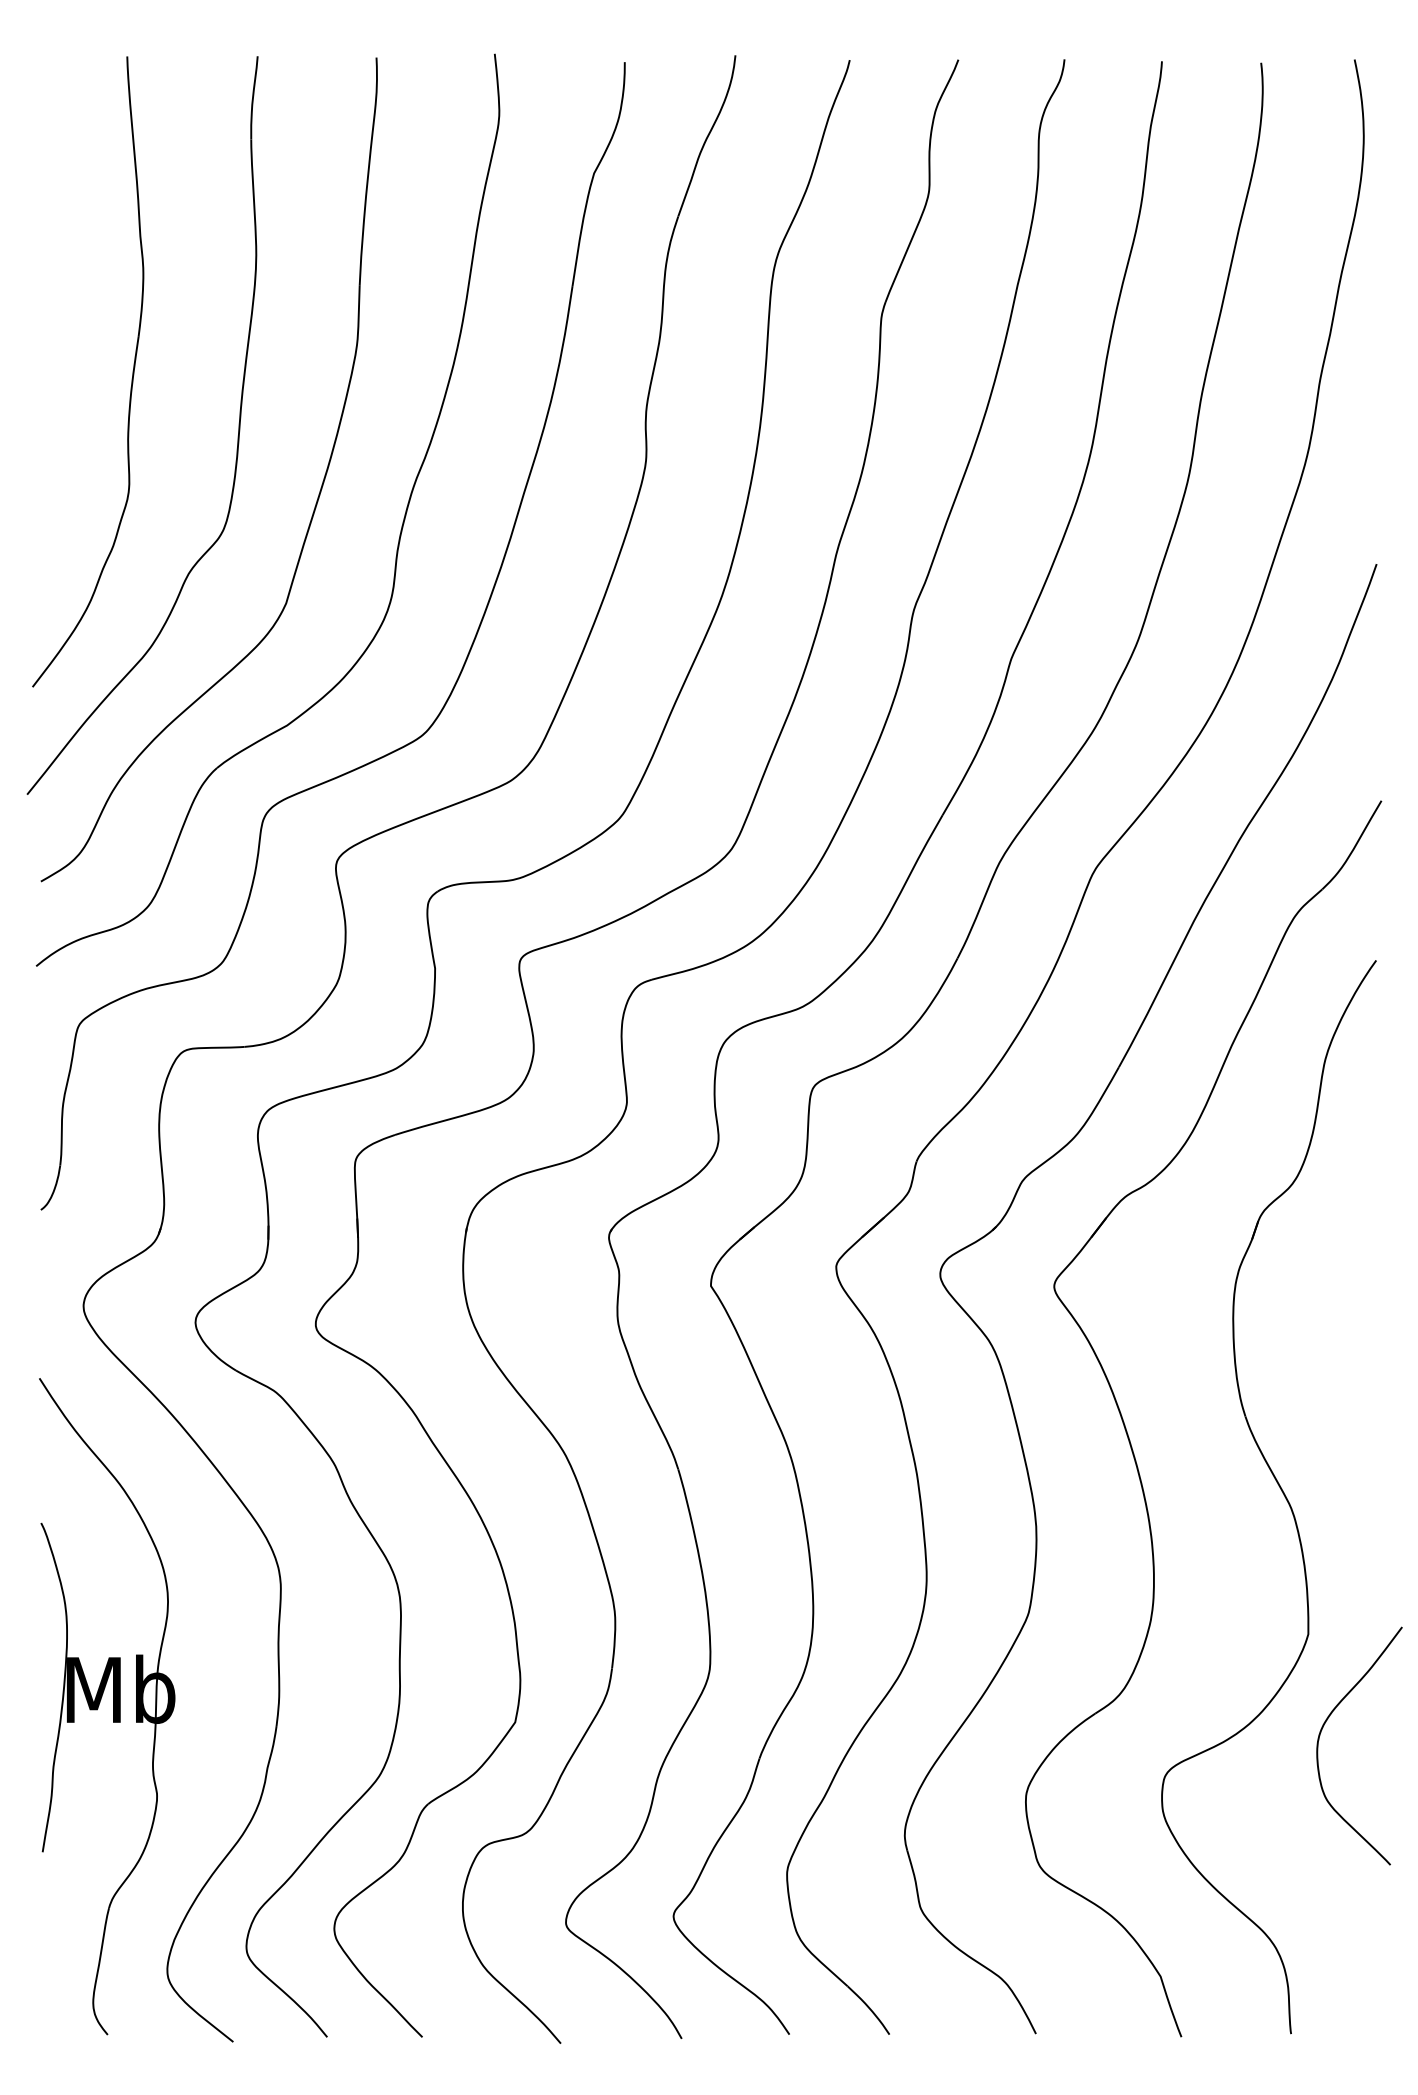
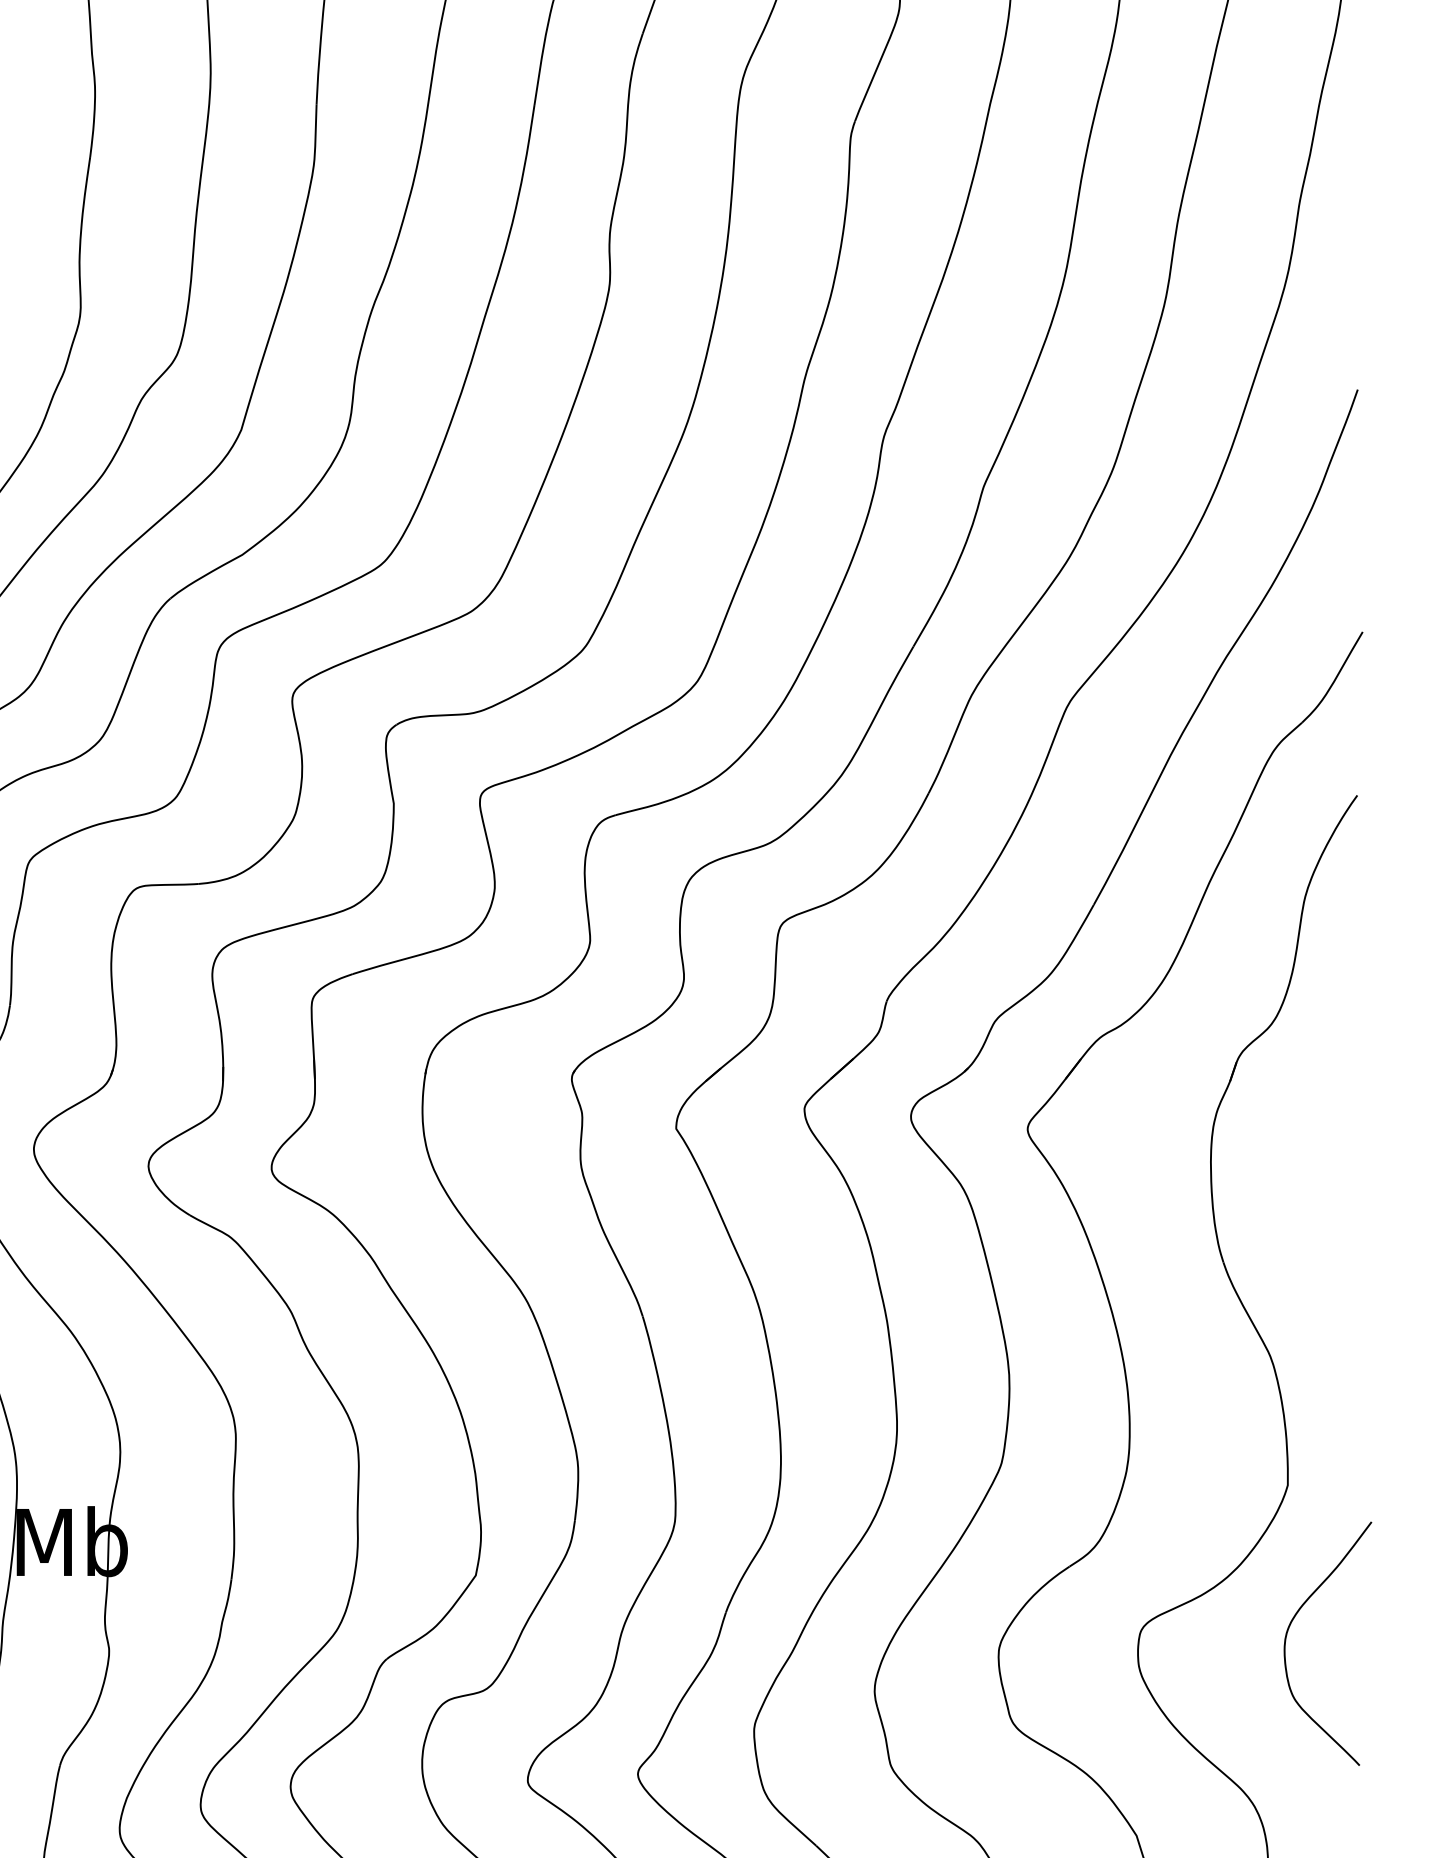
curve: (1322, 1730) -> (1290, 1627), moved

